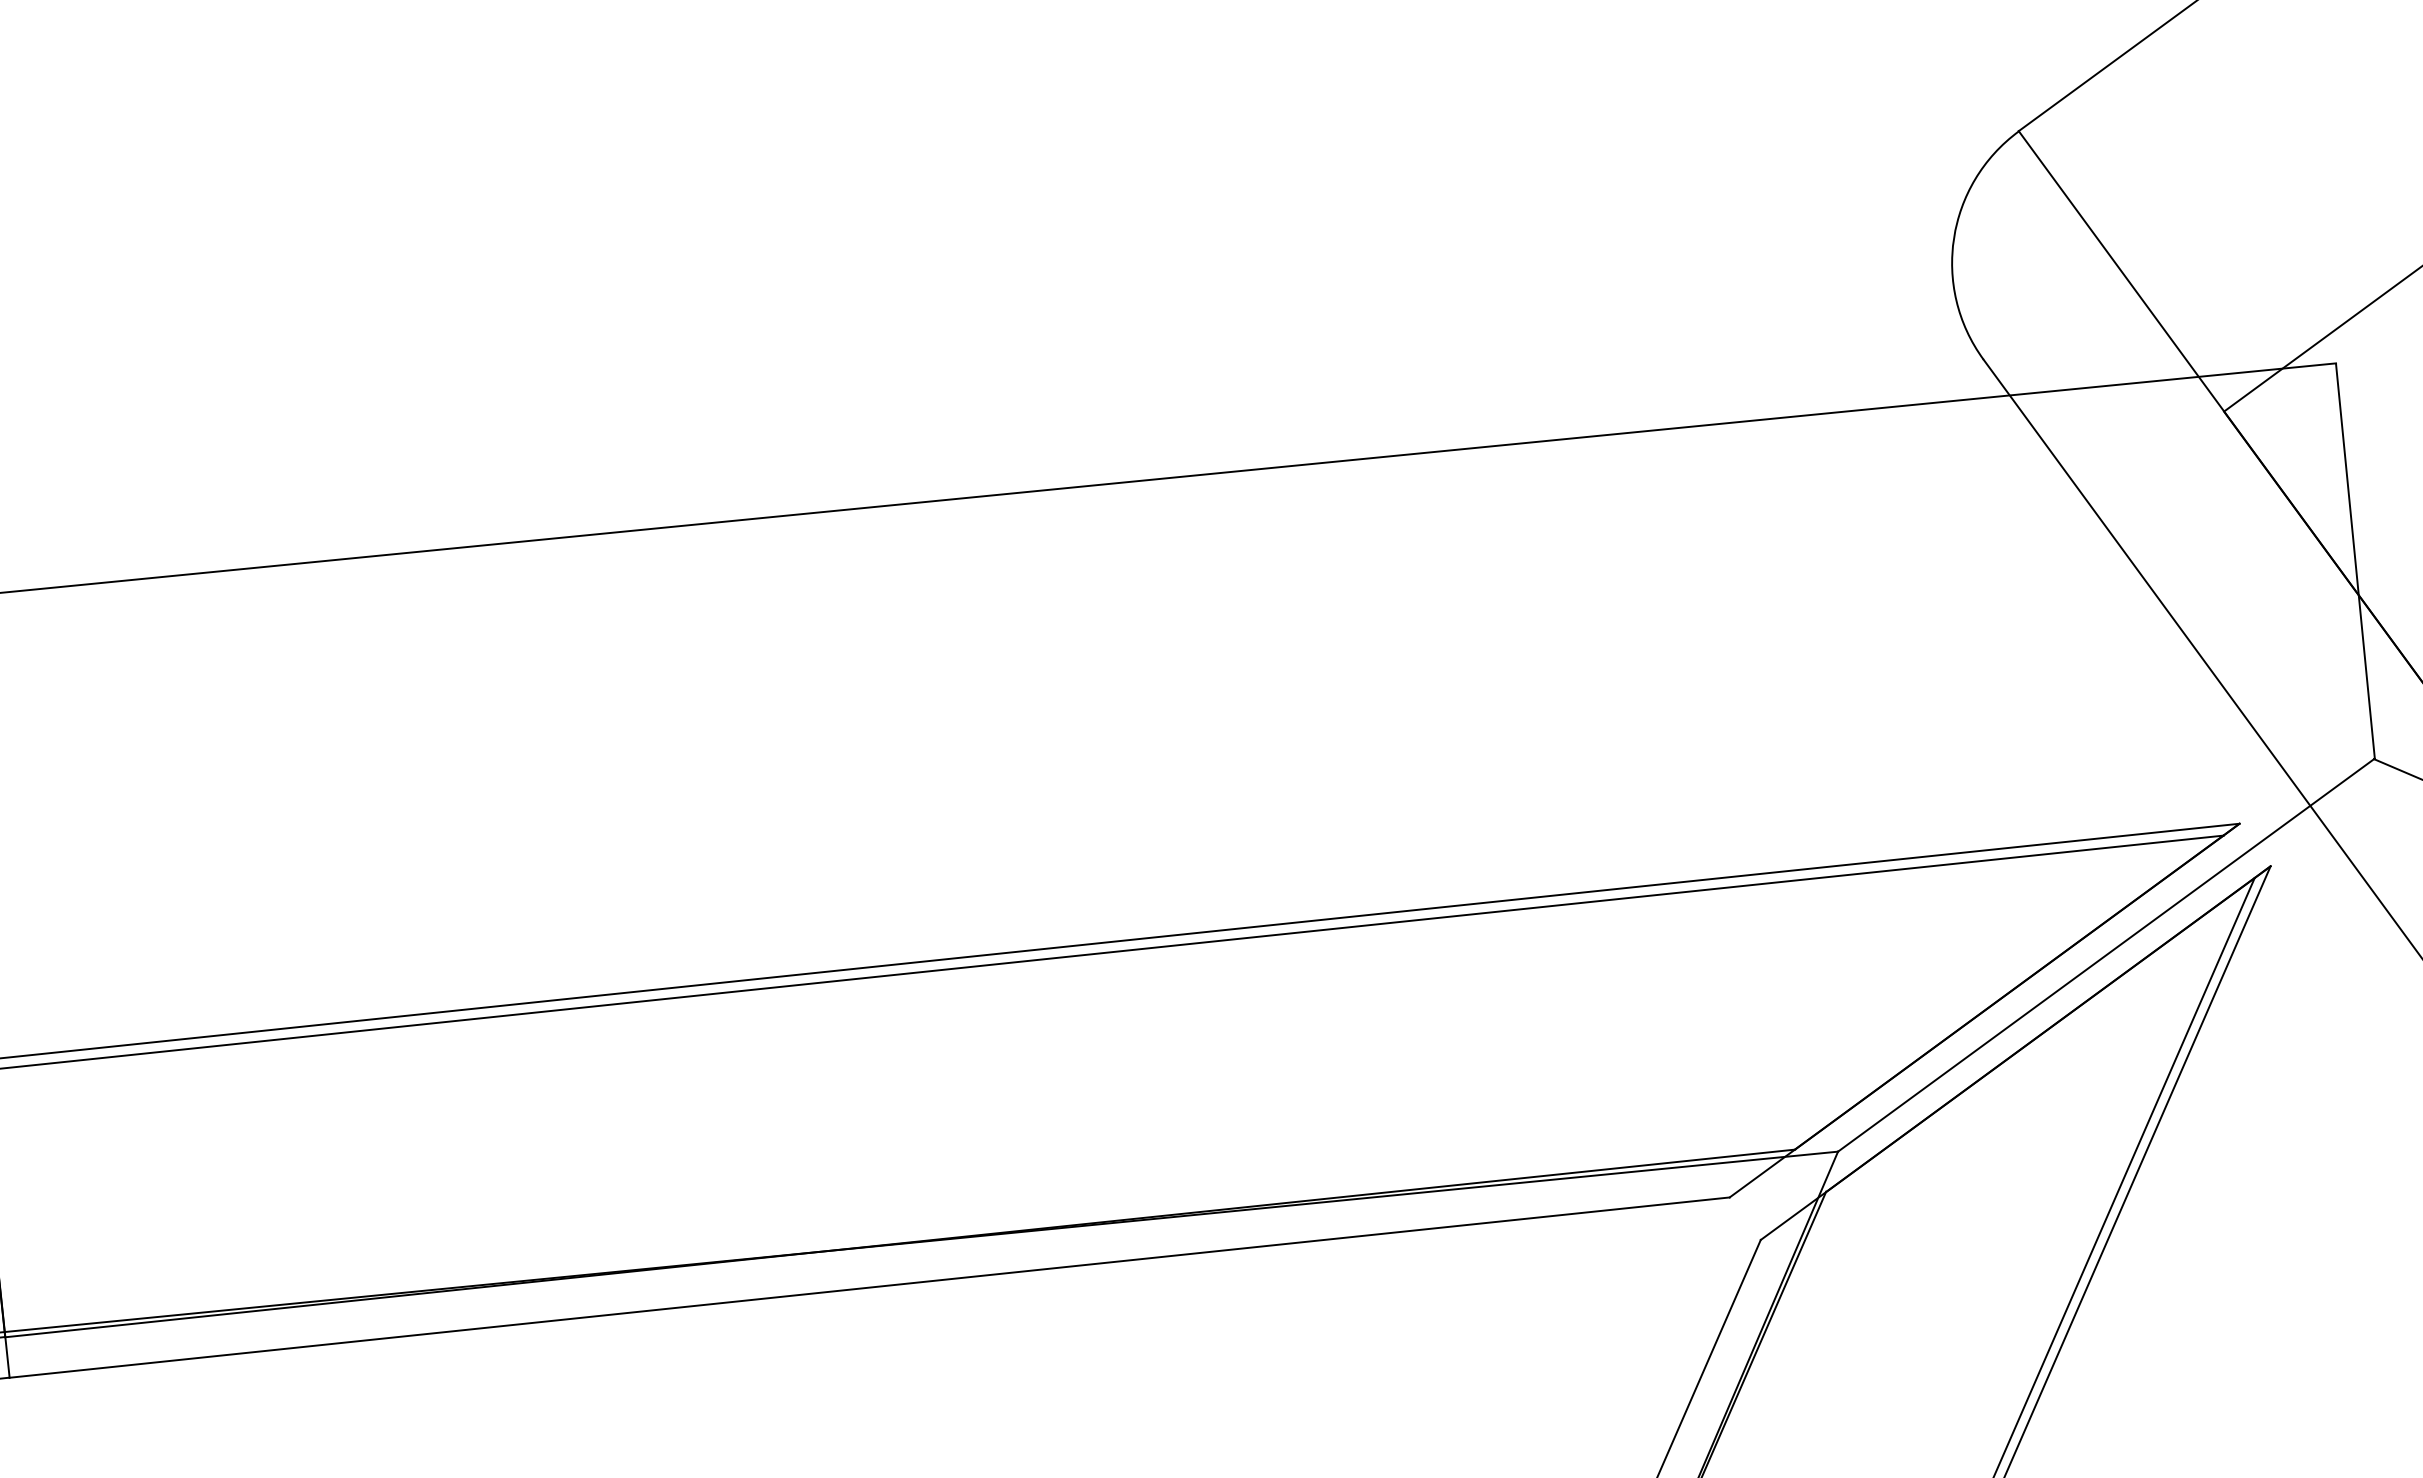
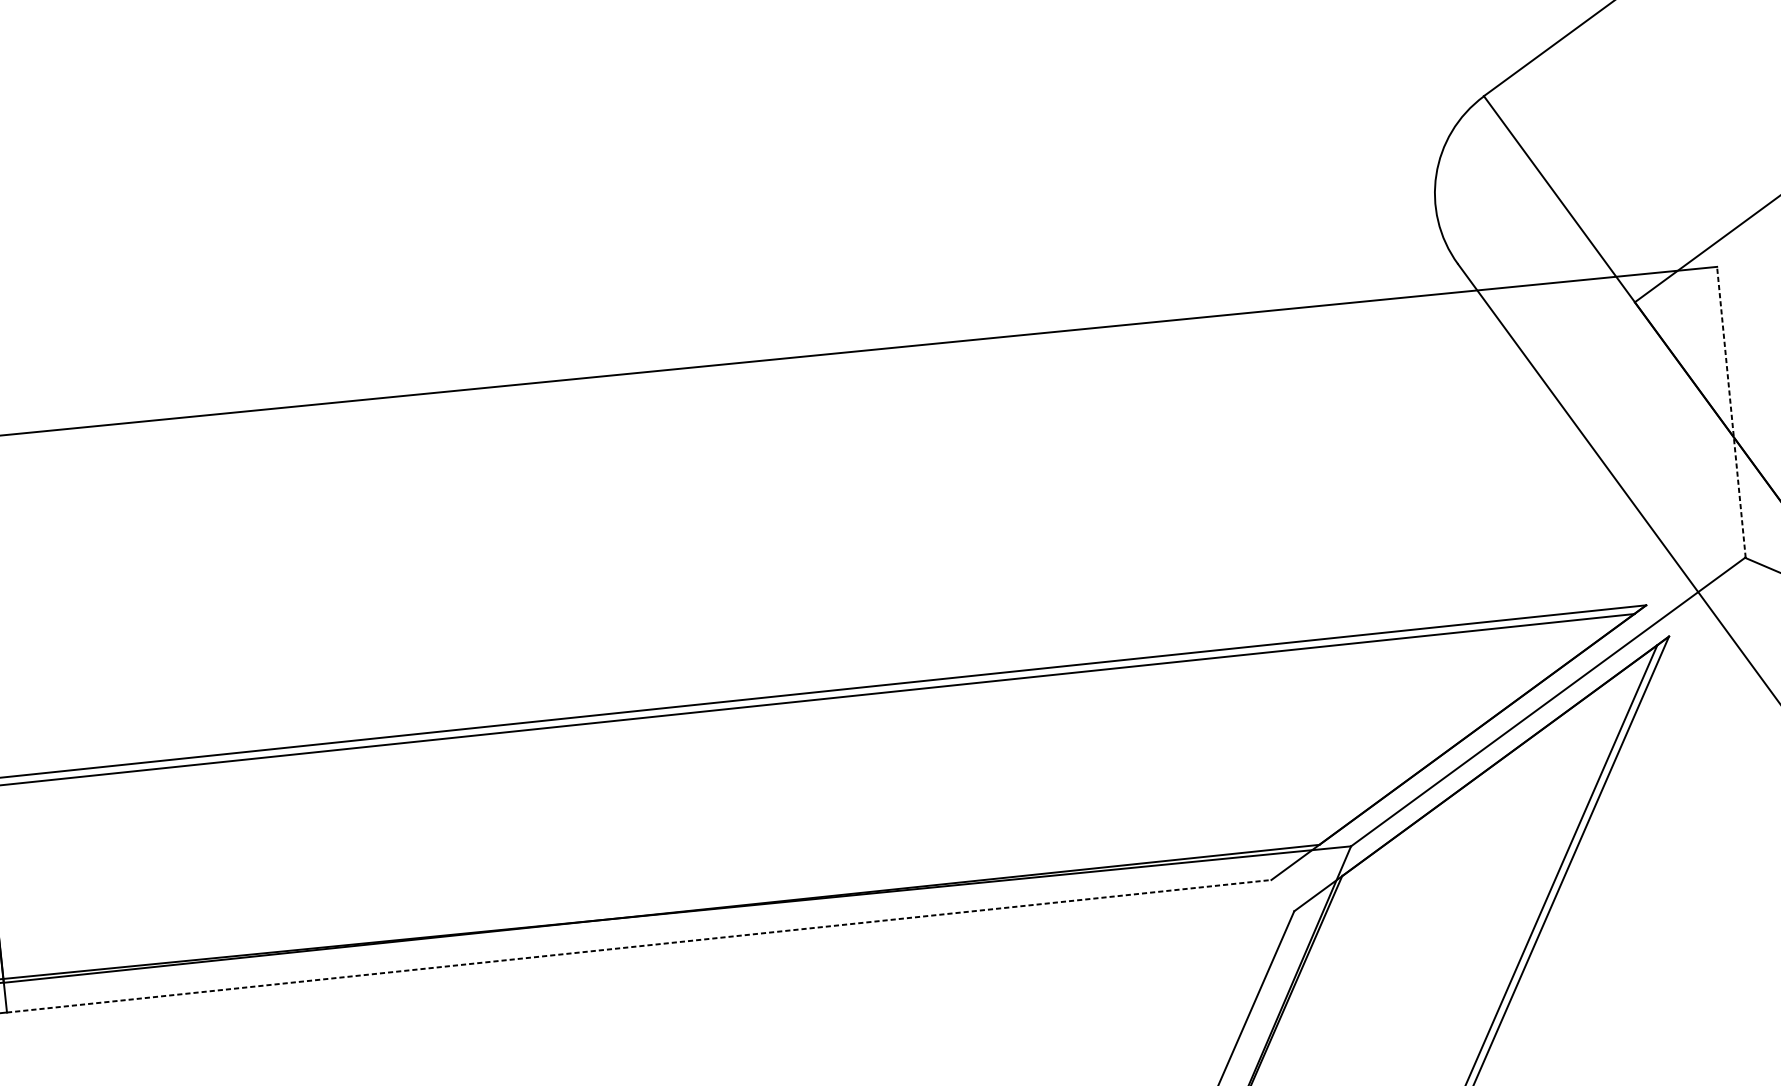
line: (2355, 561) -> (1731, 412), solid -> dashed
line: (869, 1287) -> (639, 946), solid -> dashed

